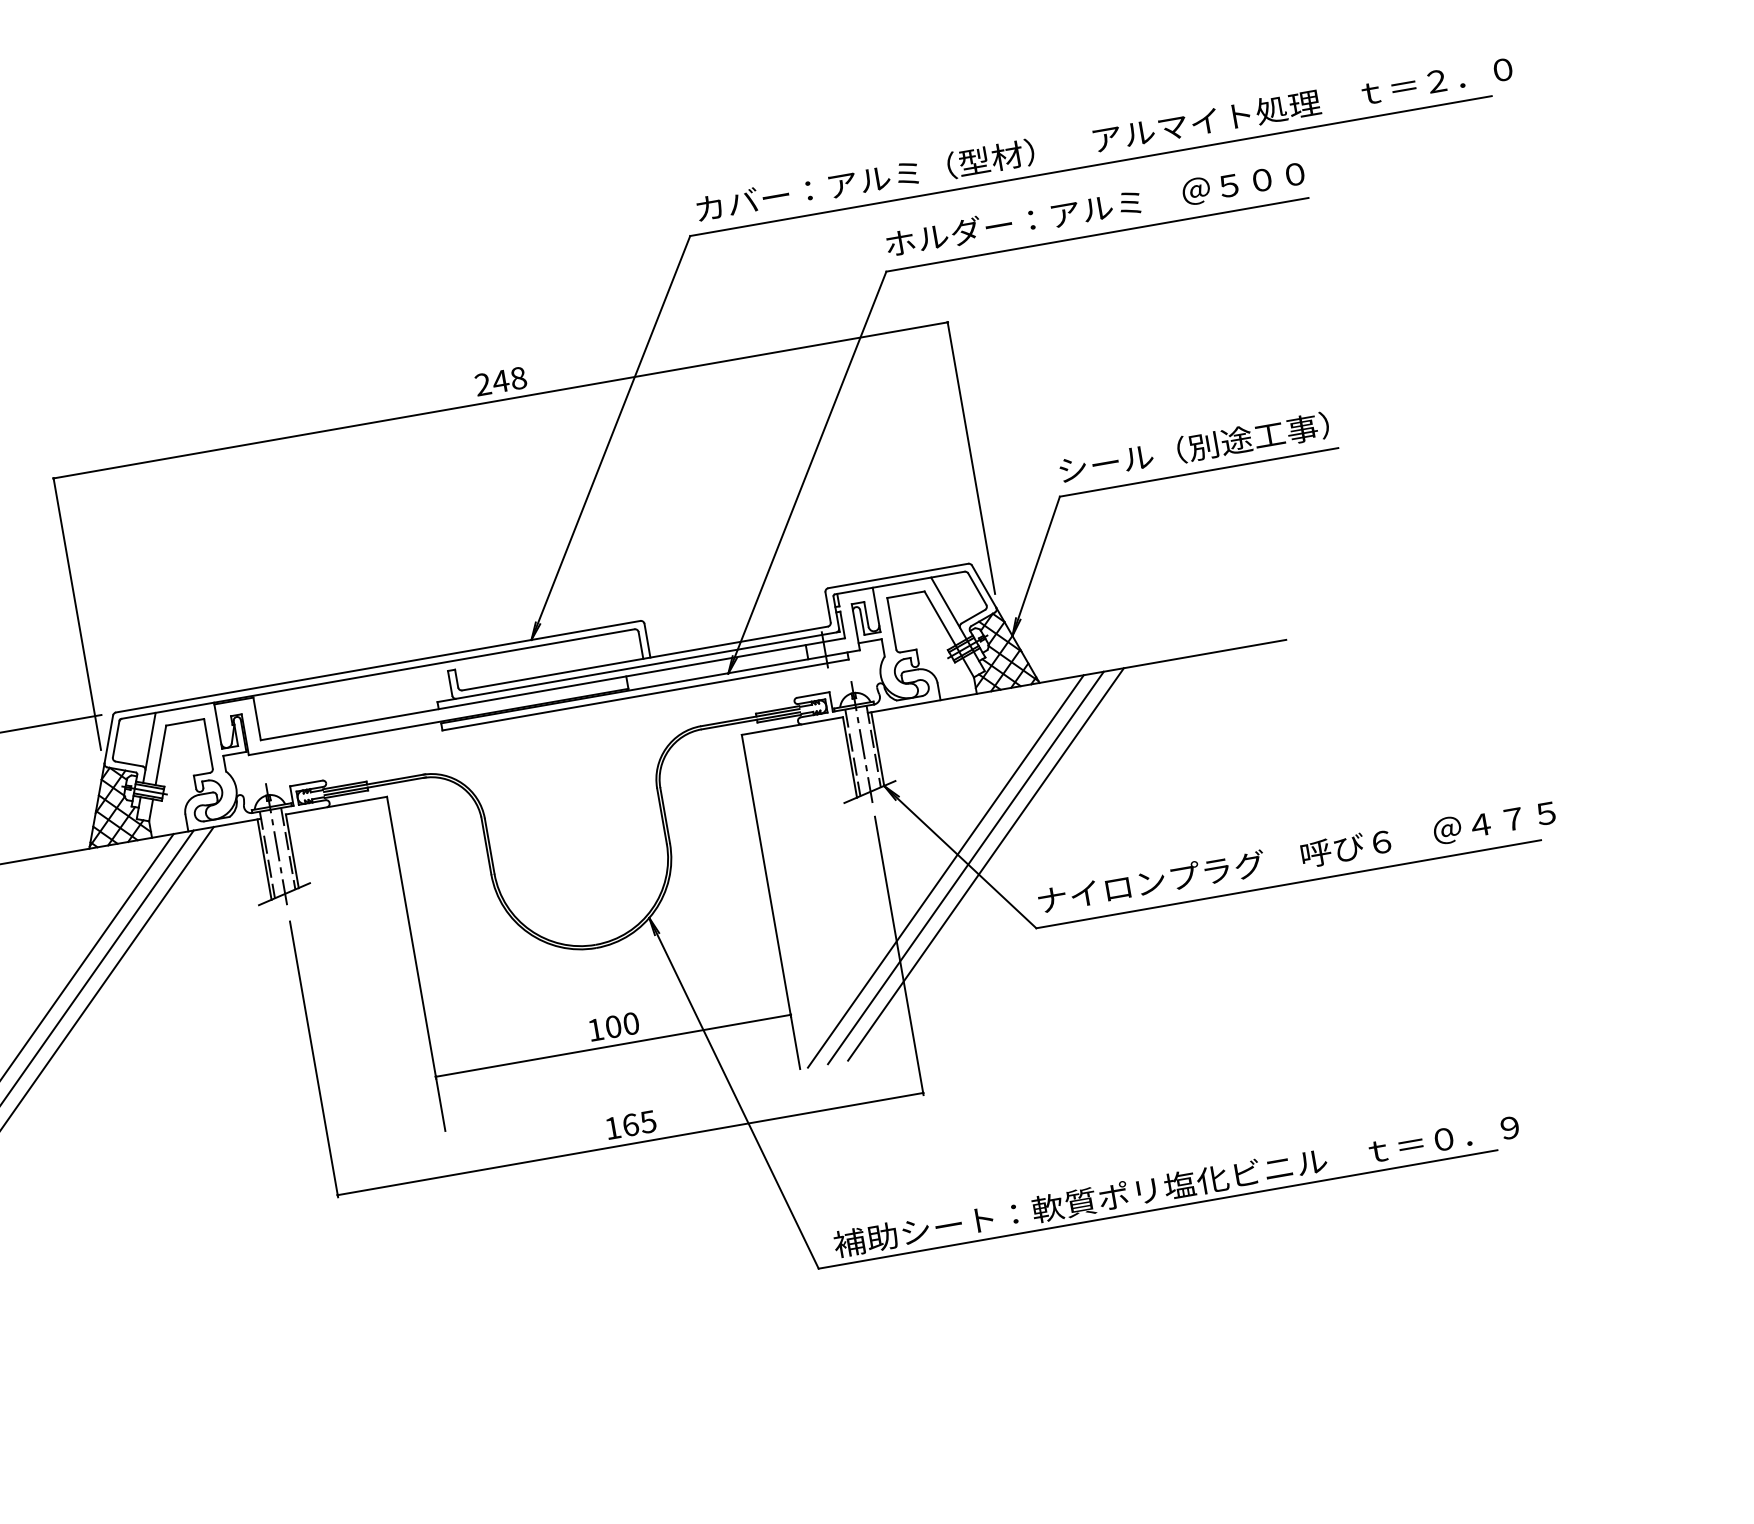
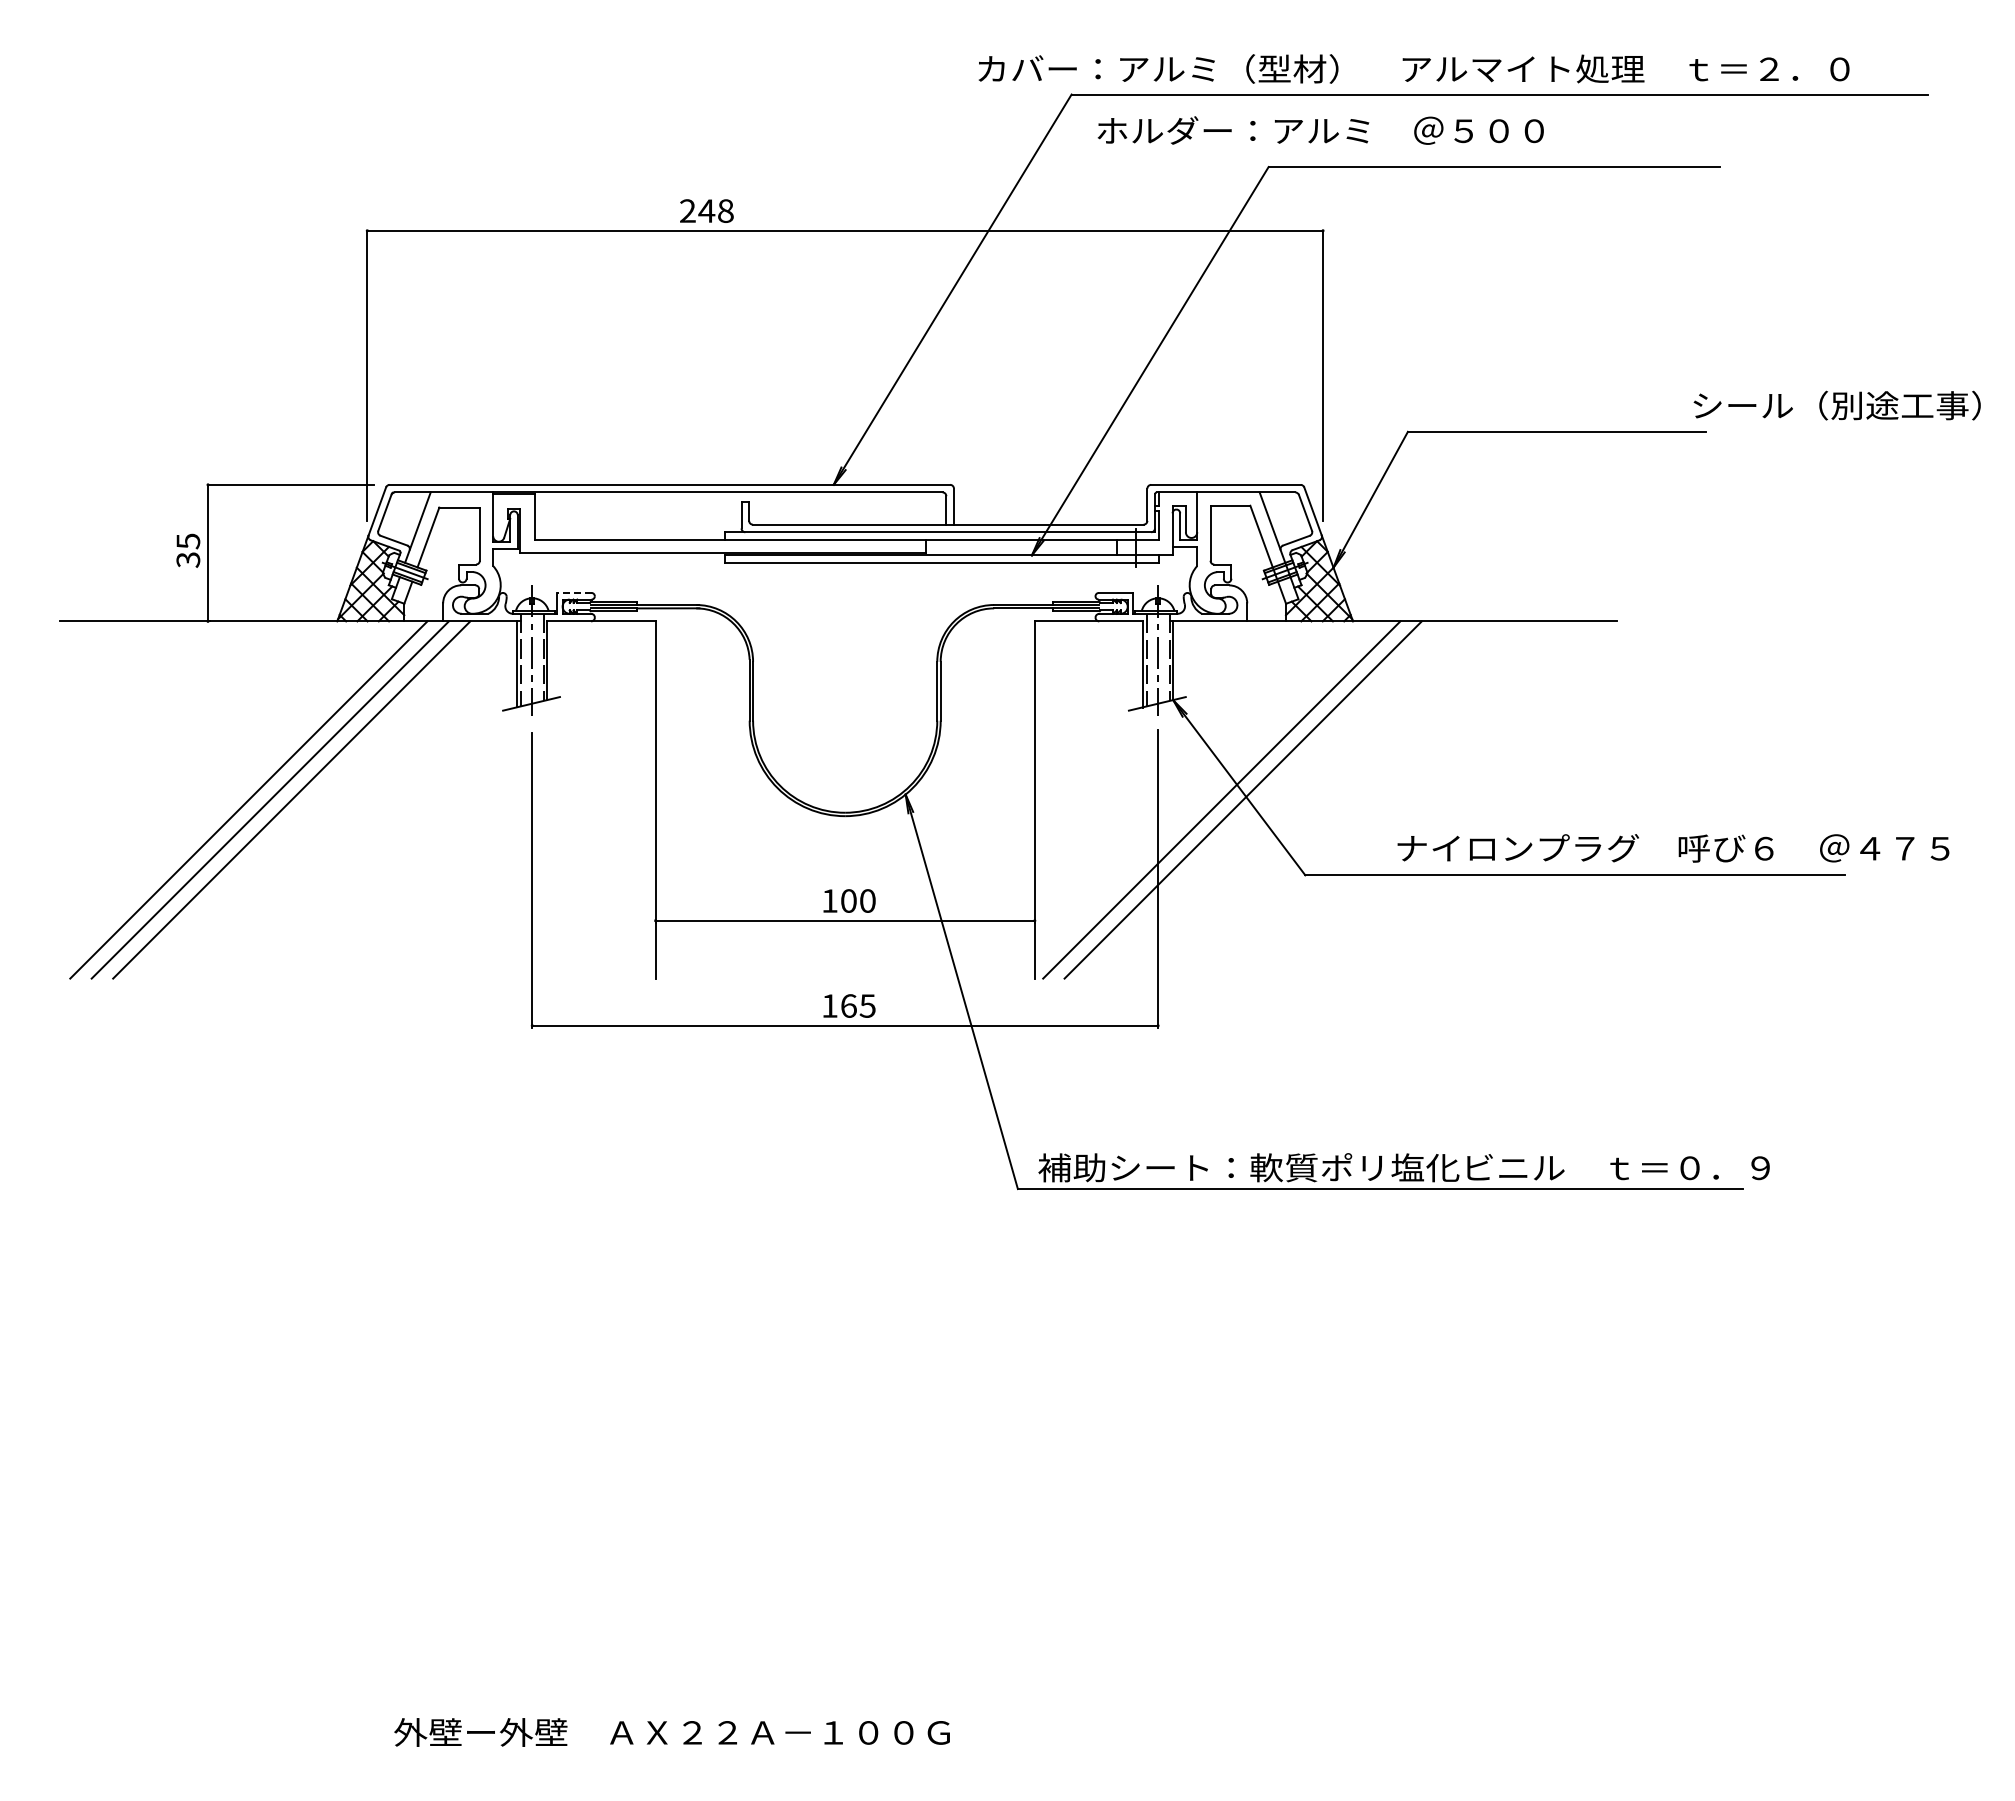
text: (1104, 138) -> (1413, 68), moved
text: (1095, 208) -> (1320, 130), moved
text: (500, 380) -> (706, 210), moved
text: (1193, 447) -> (1836, 405), moved
line: (305, 783) -> (573, 592), solid -> dashed
text: (1296, 856) -> (1673, 848), moved
line: (985, 863) -> (1264, 799), removed

